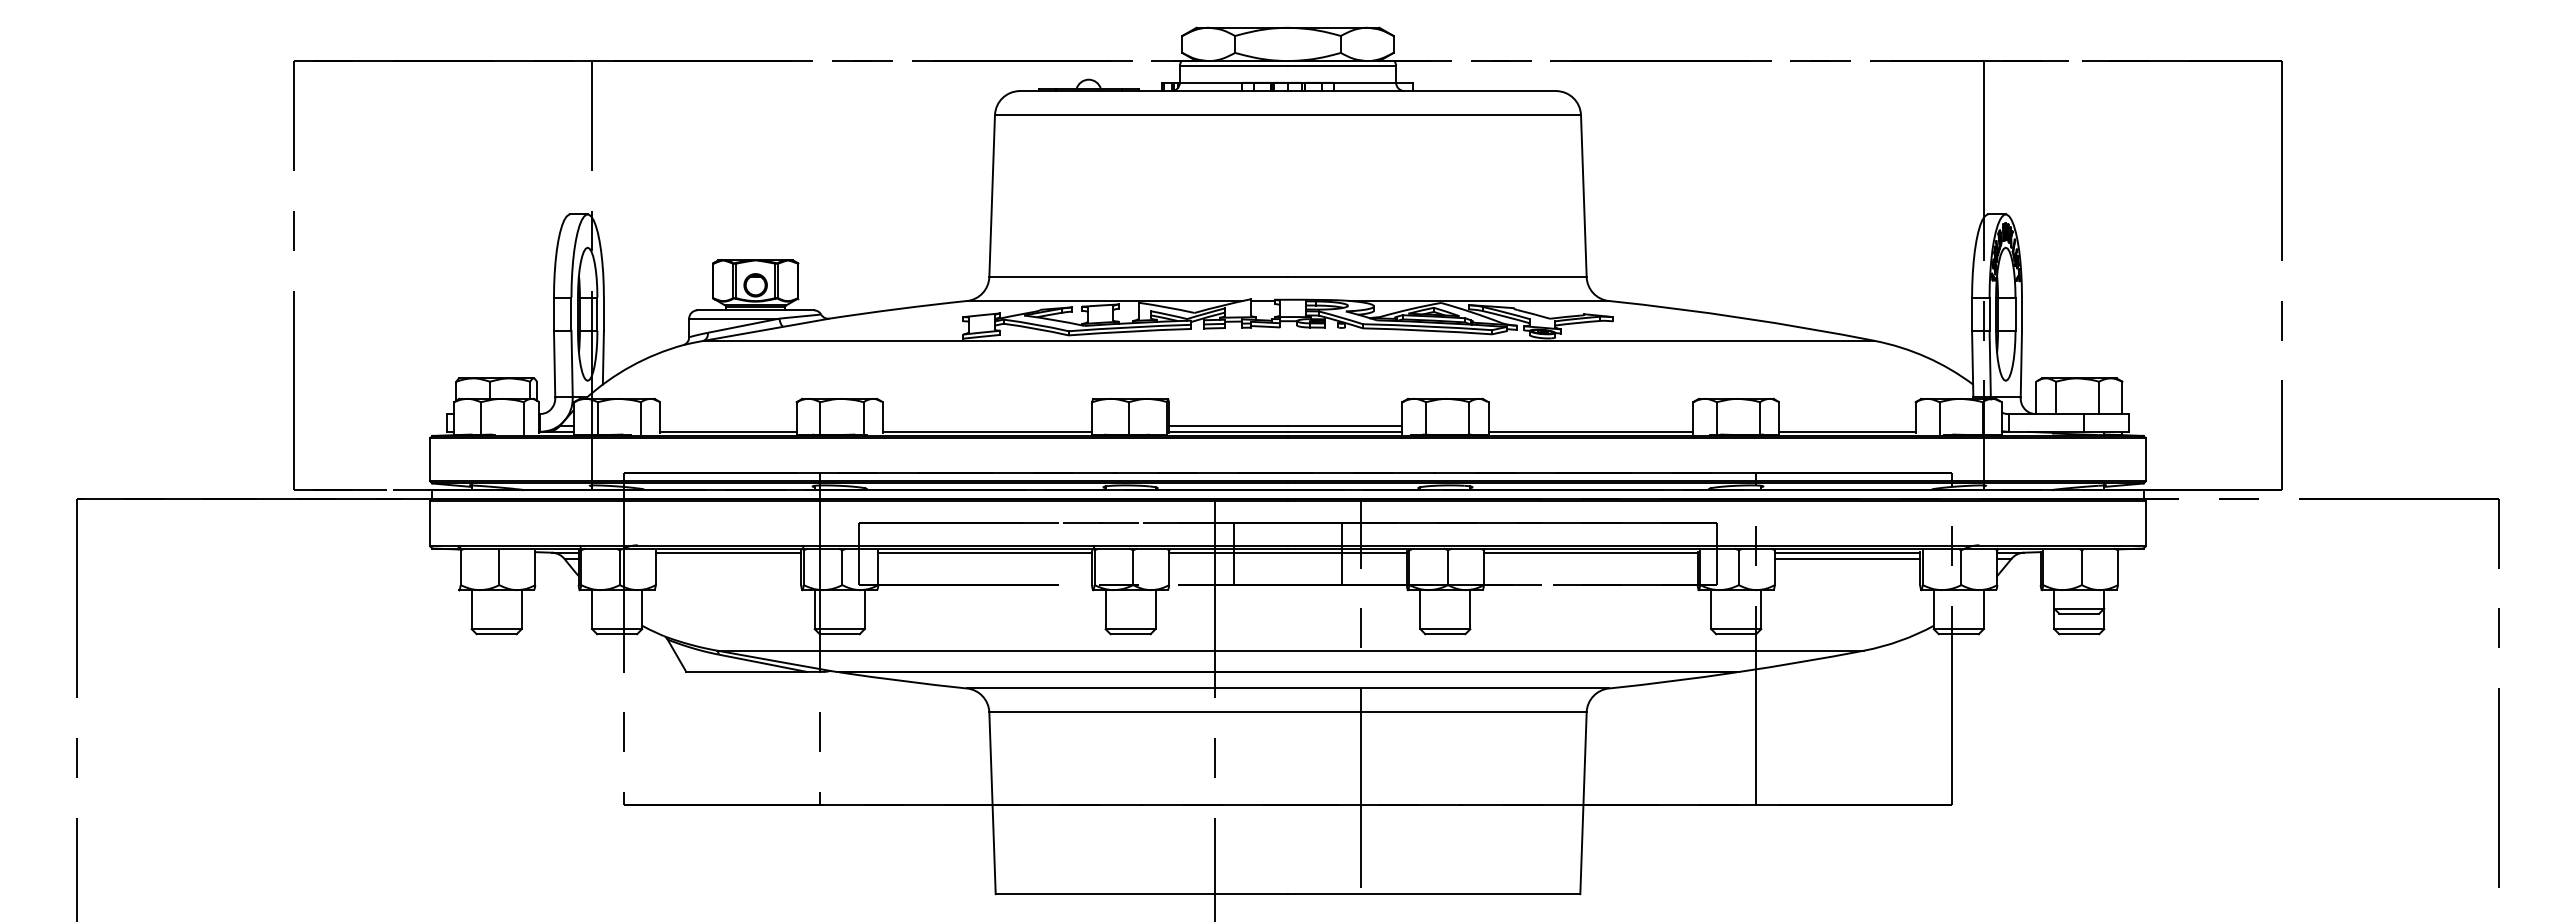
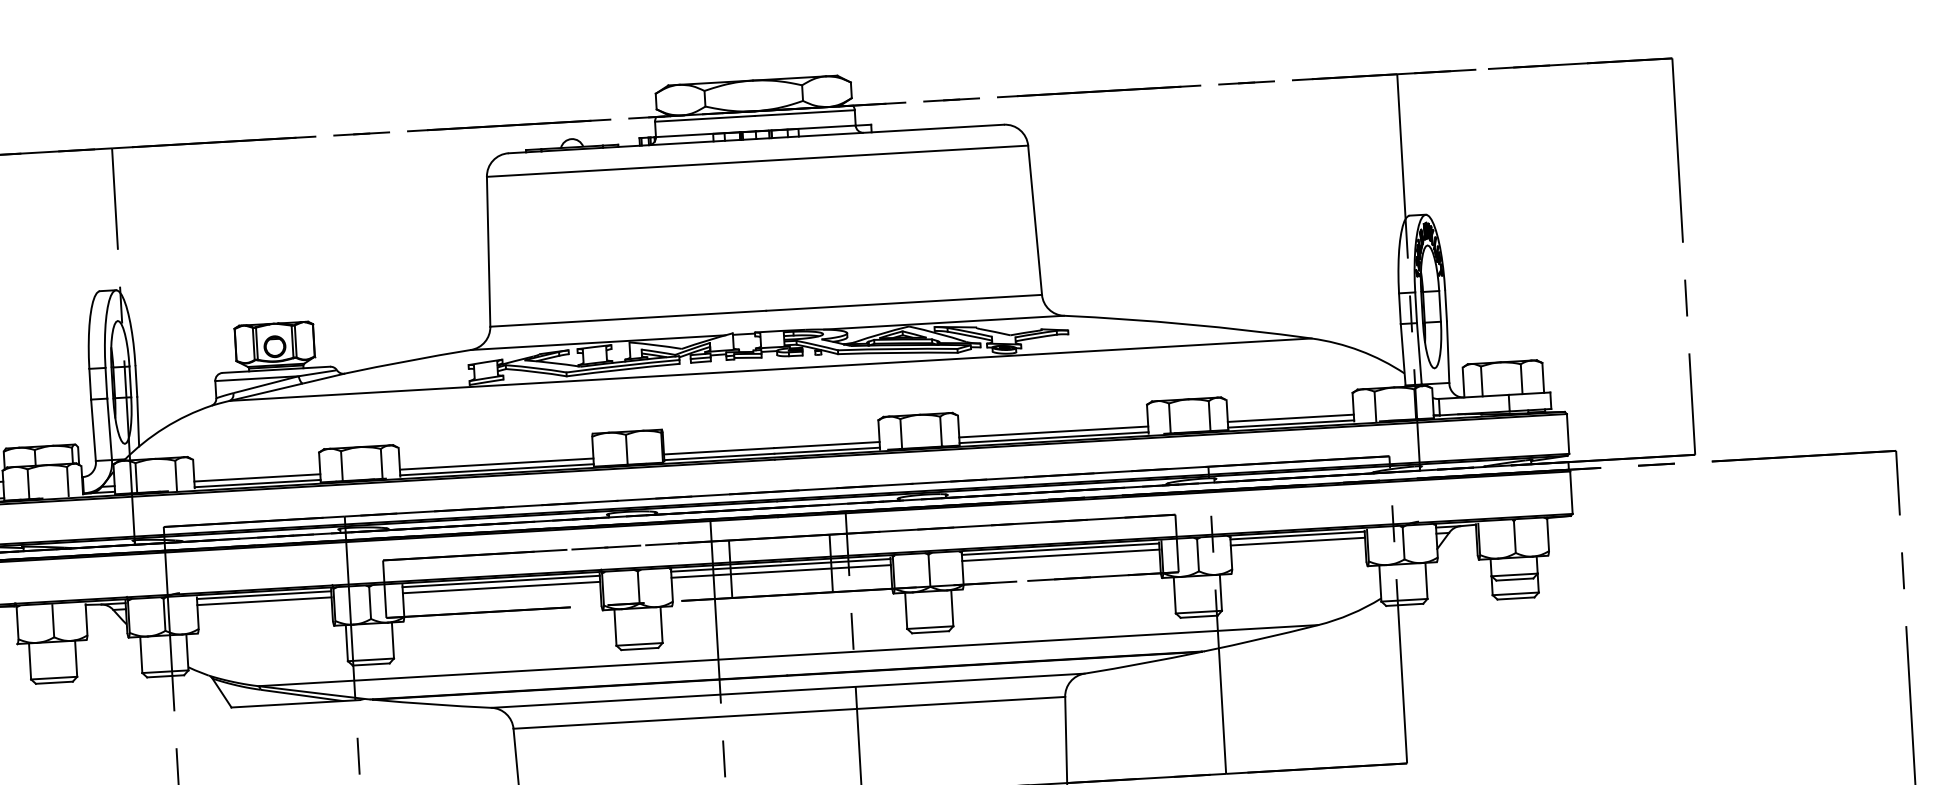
line: (728, 425) -> (257, 477), added
line: (987, 425) -> (496, 463), added
line: (1590, 425) -> (1053, 431), added
line: (1847, 425) -> (1290, 418), added
line: (728, 559) -> (264, 601), added
line: (984, 559) -> (500, 587), added
line: (1287, 559) -> (780, 571), added
line: (1590, 559) -> (1060, 555), added

